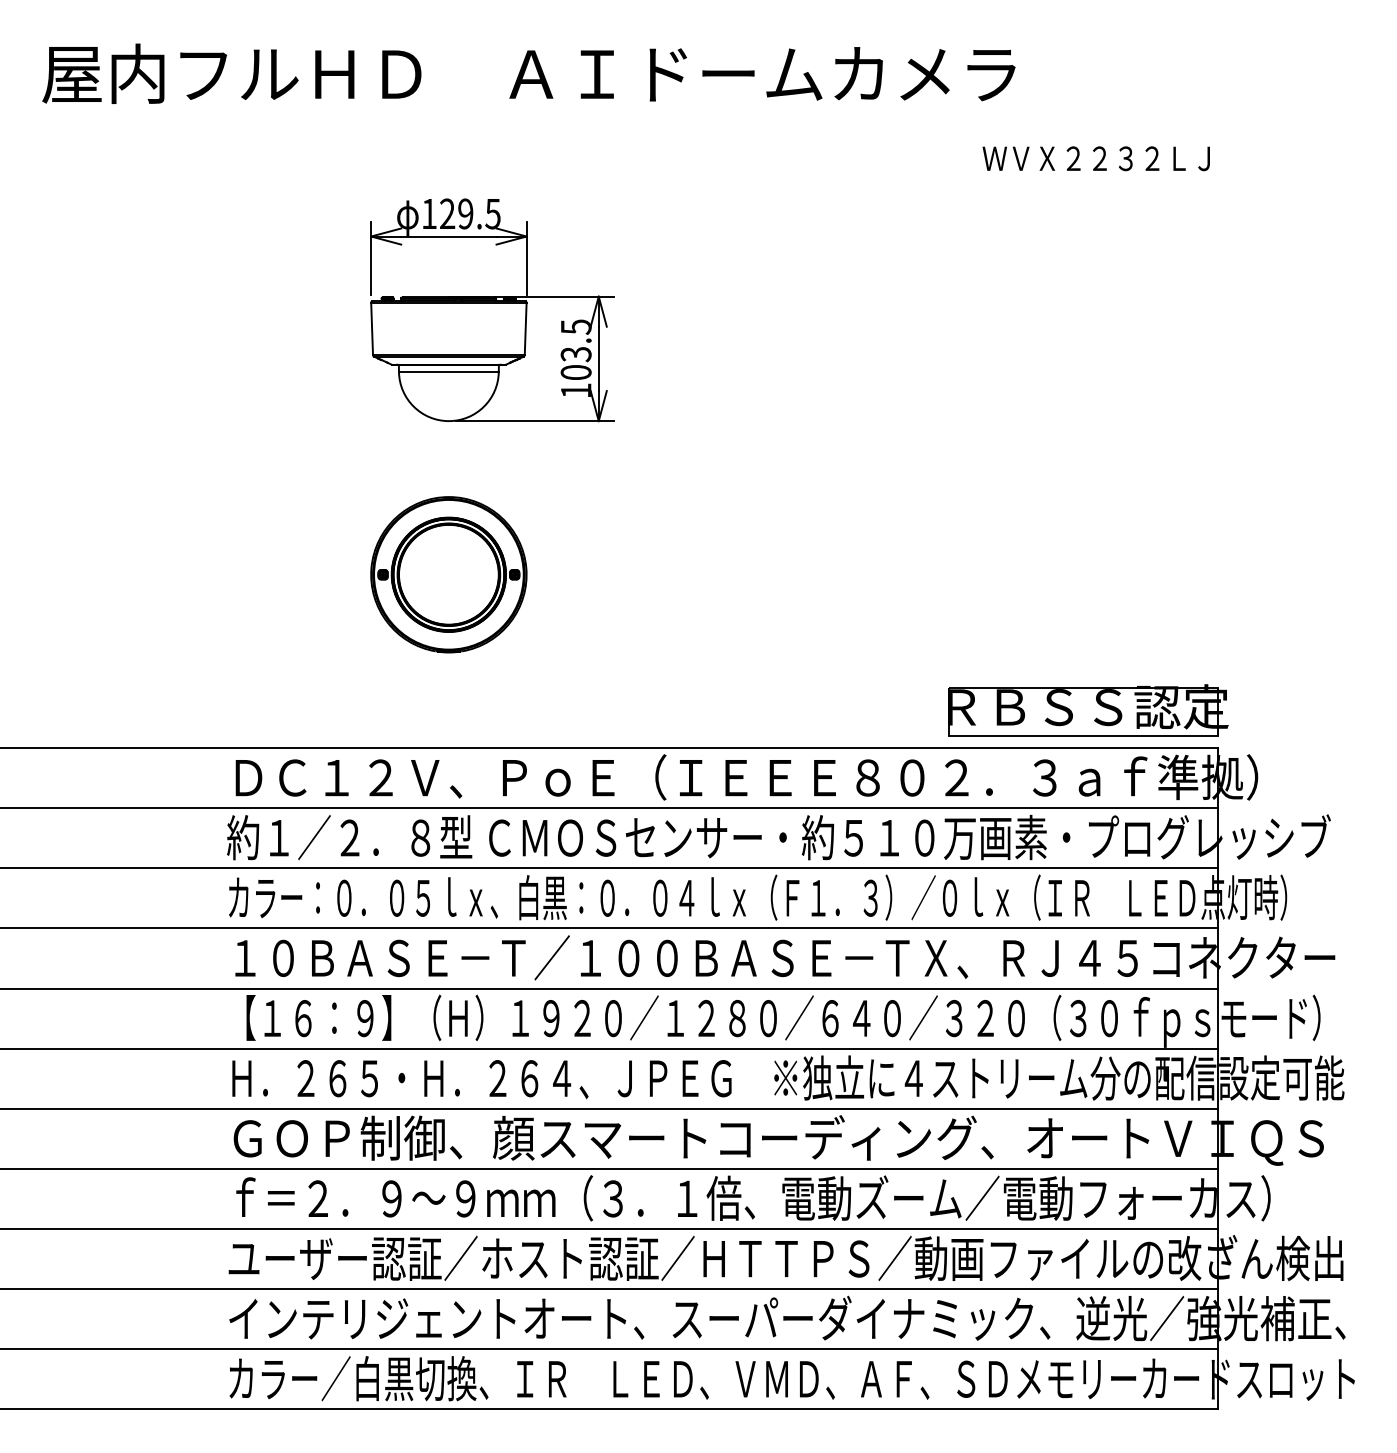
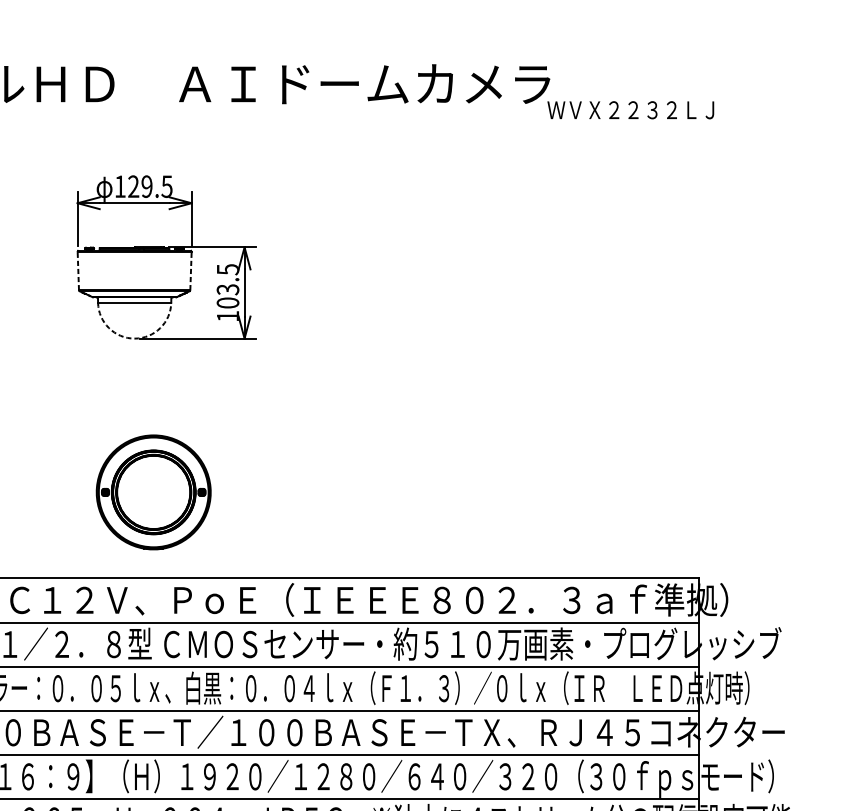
text: (1095, 158) -> (630, 110), moved
line: (372, 328) -> (78, 270), solid -> dashed
line: (525, 328) -> (190, 270), solid -> dashed
arc: (448, 421) -> (134, 338), solid -> dashed
part: (448, 574) -> (153, 492), moved
part: (1088, 710) -> (603, 550), removed

